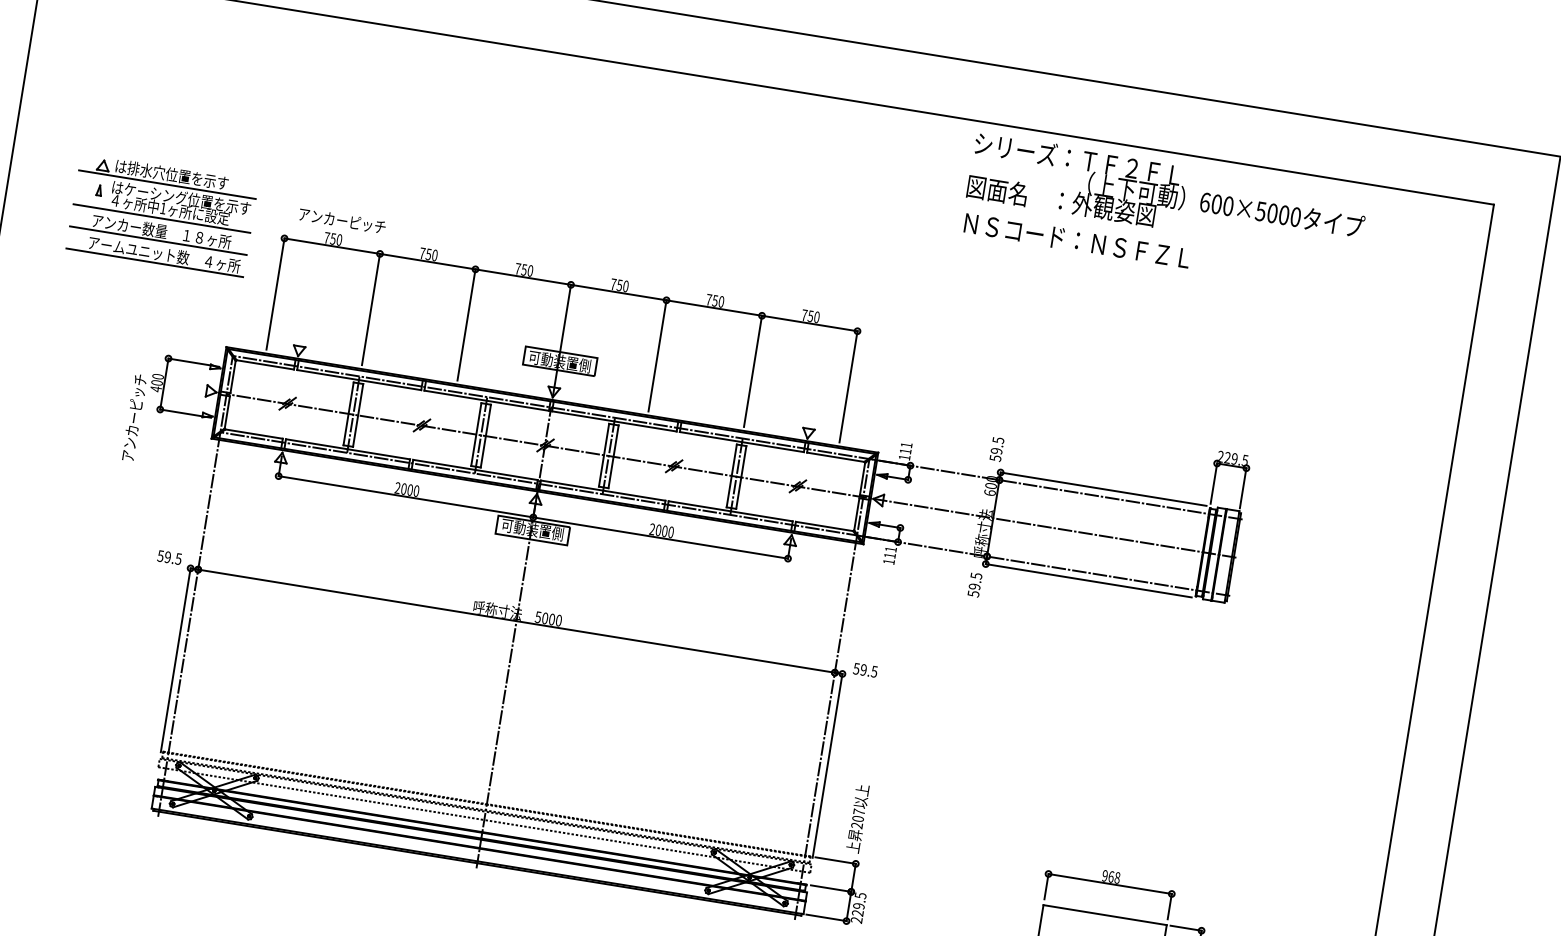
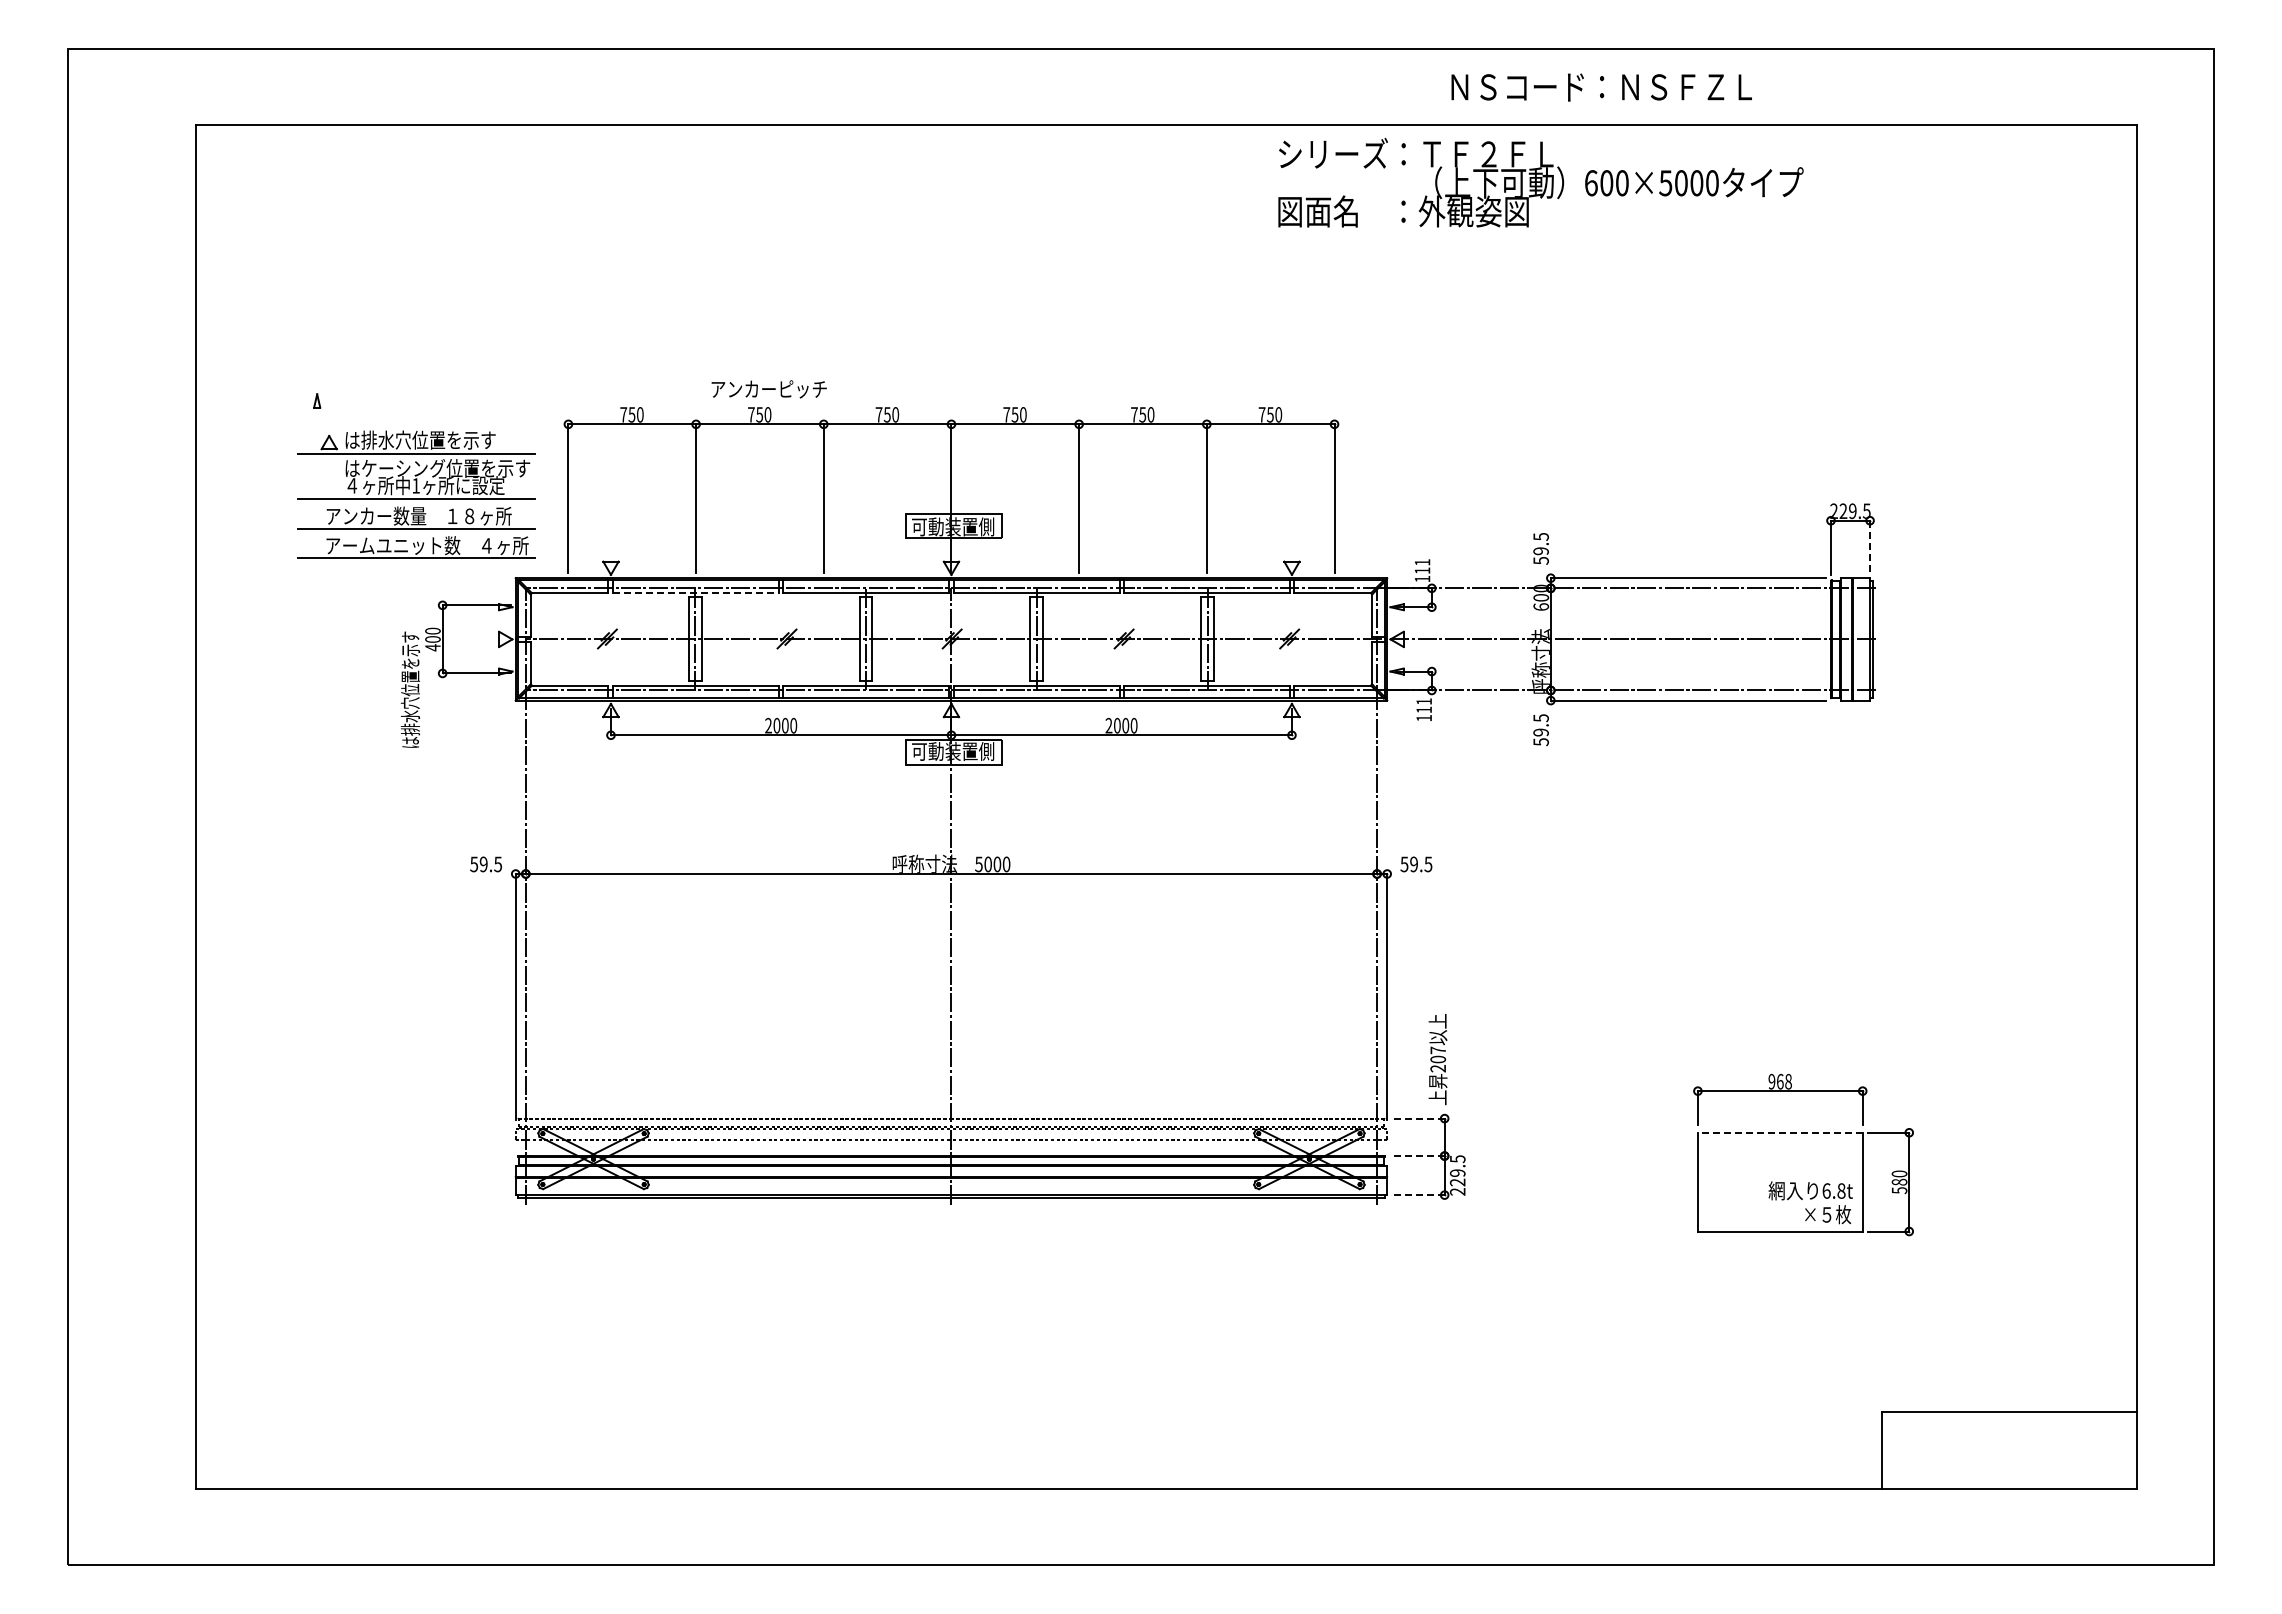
text: (1167, 195) -> (1540, 182), moved
part: (162, 214) -> (416, 494), moved
text: (341, 220) -> (768, 389), moved
text: (1077, 241) -> (1601, 87), moved
line: (359, 380) -> (695, 593), solid -> dashed
text: (134, 417) -> (410, 689), アンカーピッチ -> は排水穴位置を示す
line: (1243, 488) -> (1870, 547), solid -> dashed
line: (835, 860) -> (1417, 1118), solid -> dashed
line: (830, 888) -> (1417, 1156), solid -> dashed
line: (1104, 914) -> (1779, 1132), solid -> dashed
line: (826, 918) -> (1417, 1195), solid -> dashed

